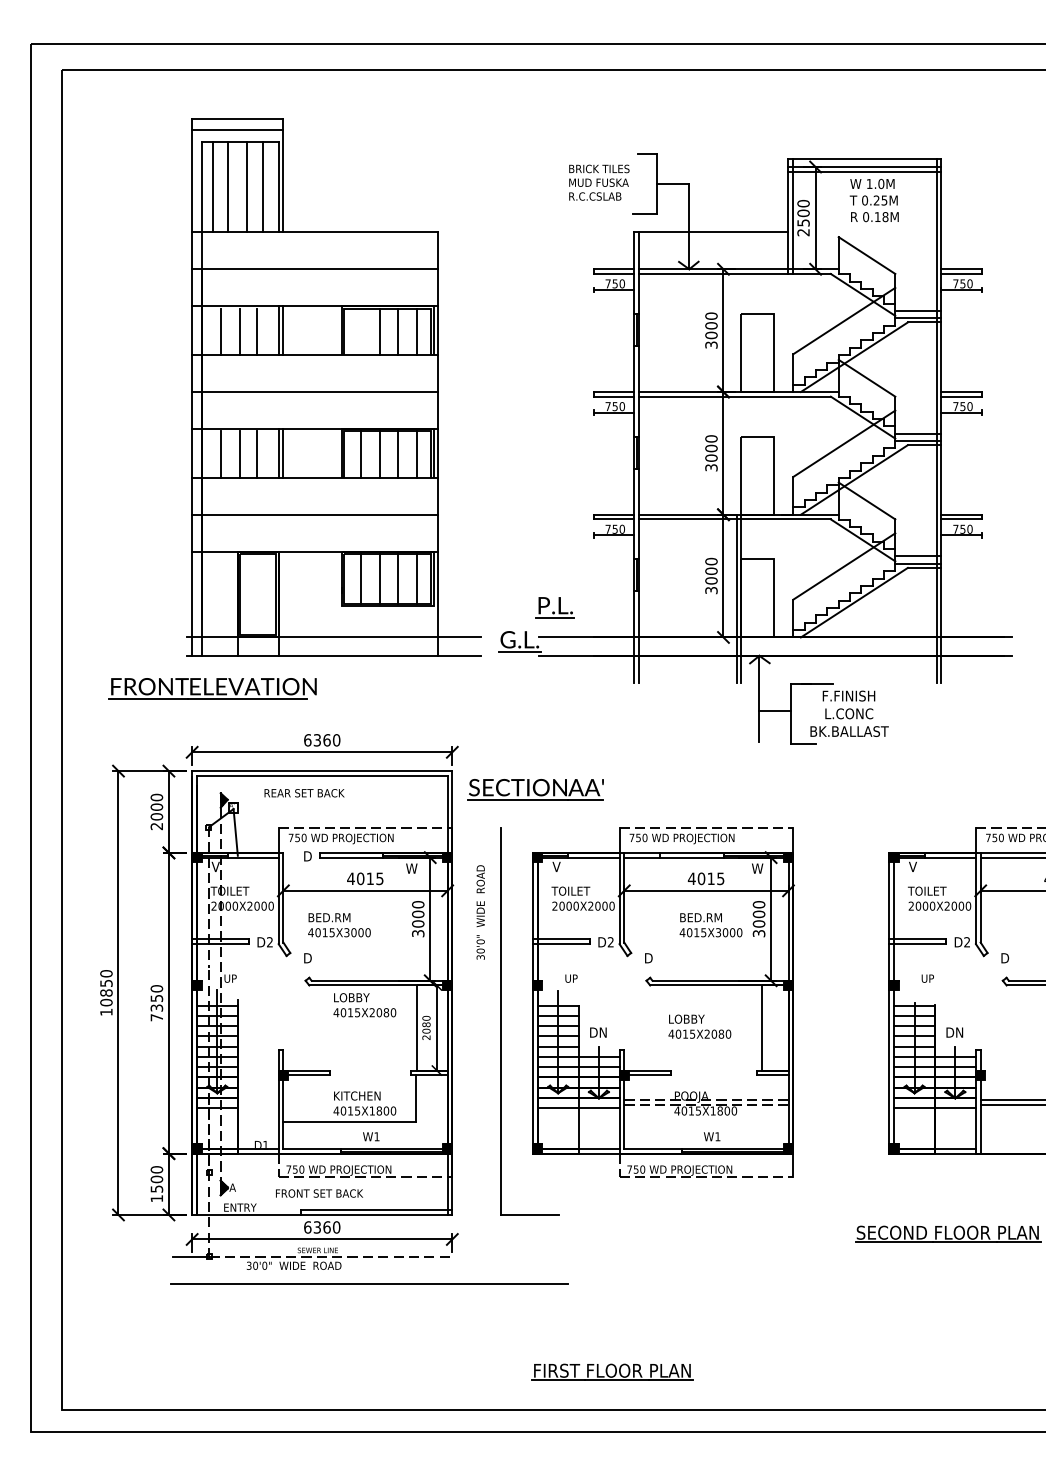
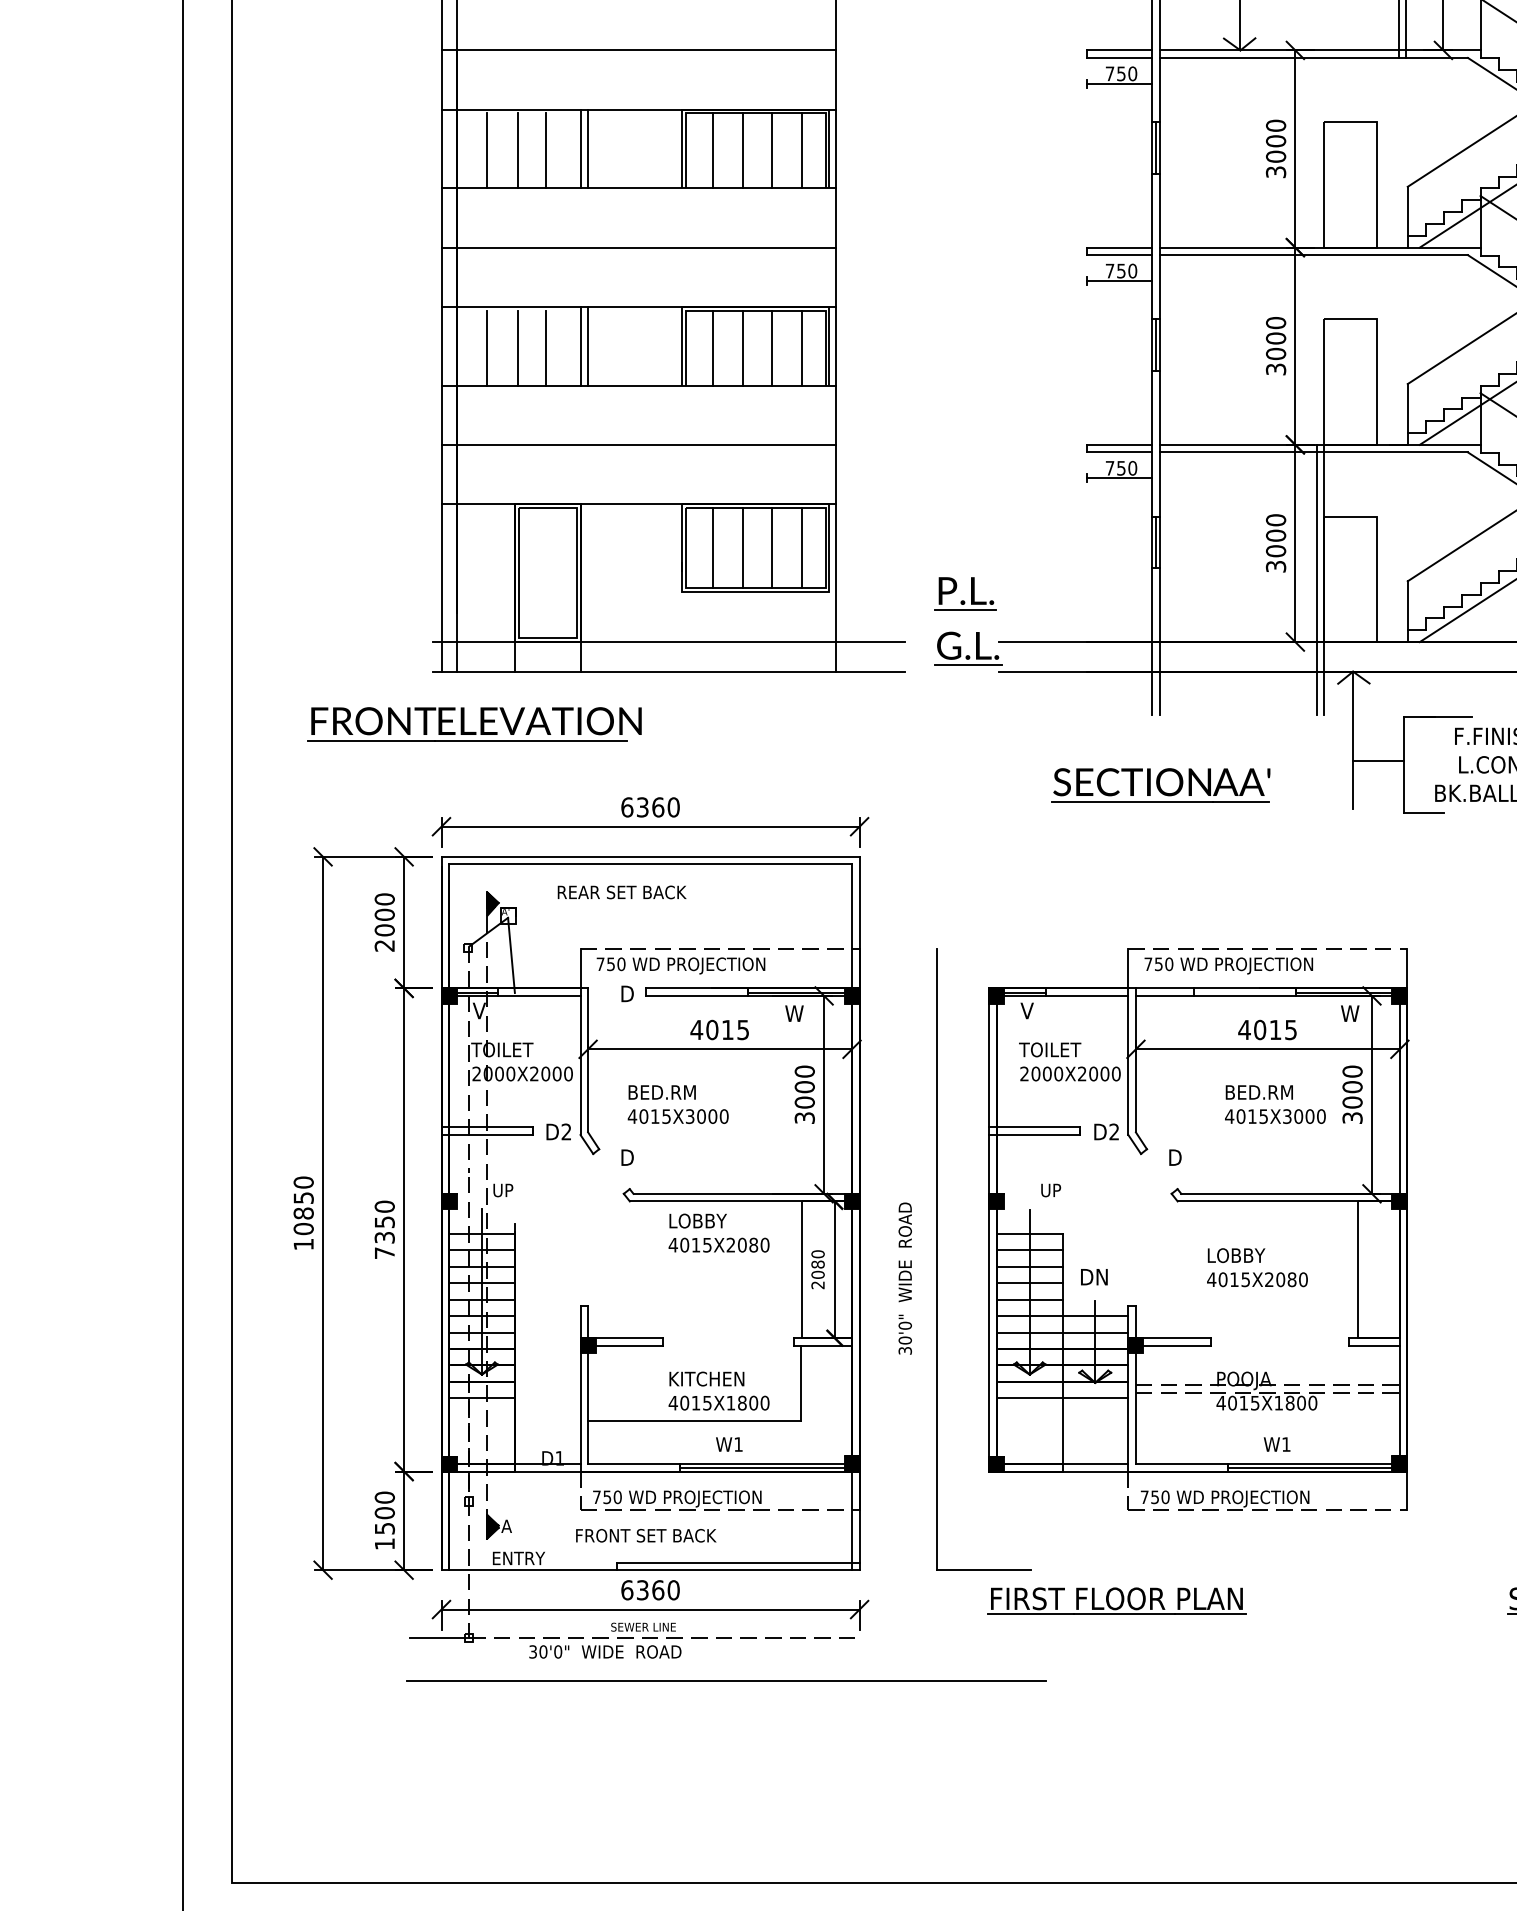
line: (360, 331) -> (712, 150), added
part: (554, 607) -> (964, 593), moved
part: (535, 789) -> (1160, 785), moved
text: (480, 912) -> (904, 1278), moved
part: (612, 1371) -> (1117, 1599), moved

